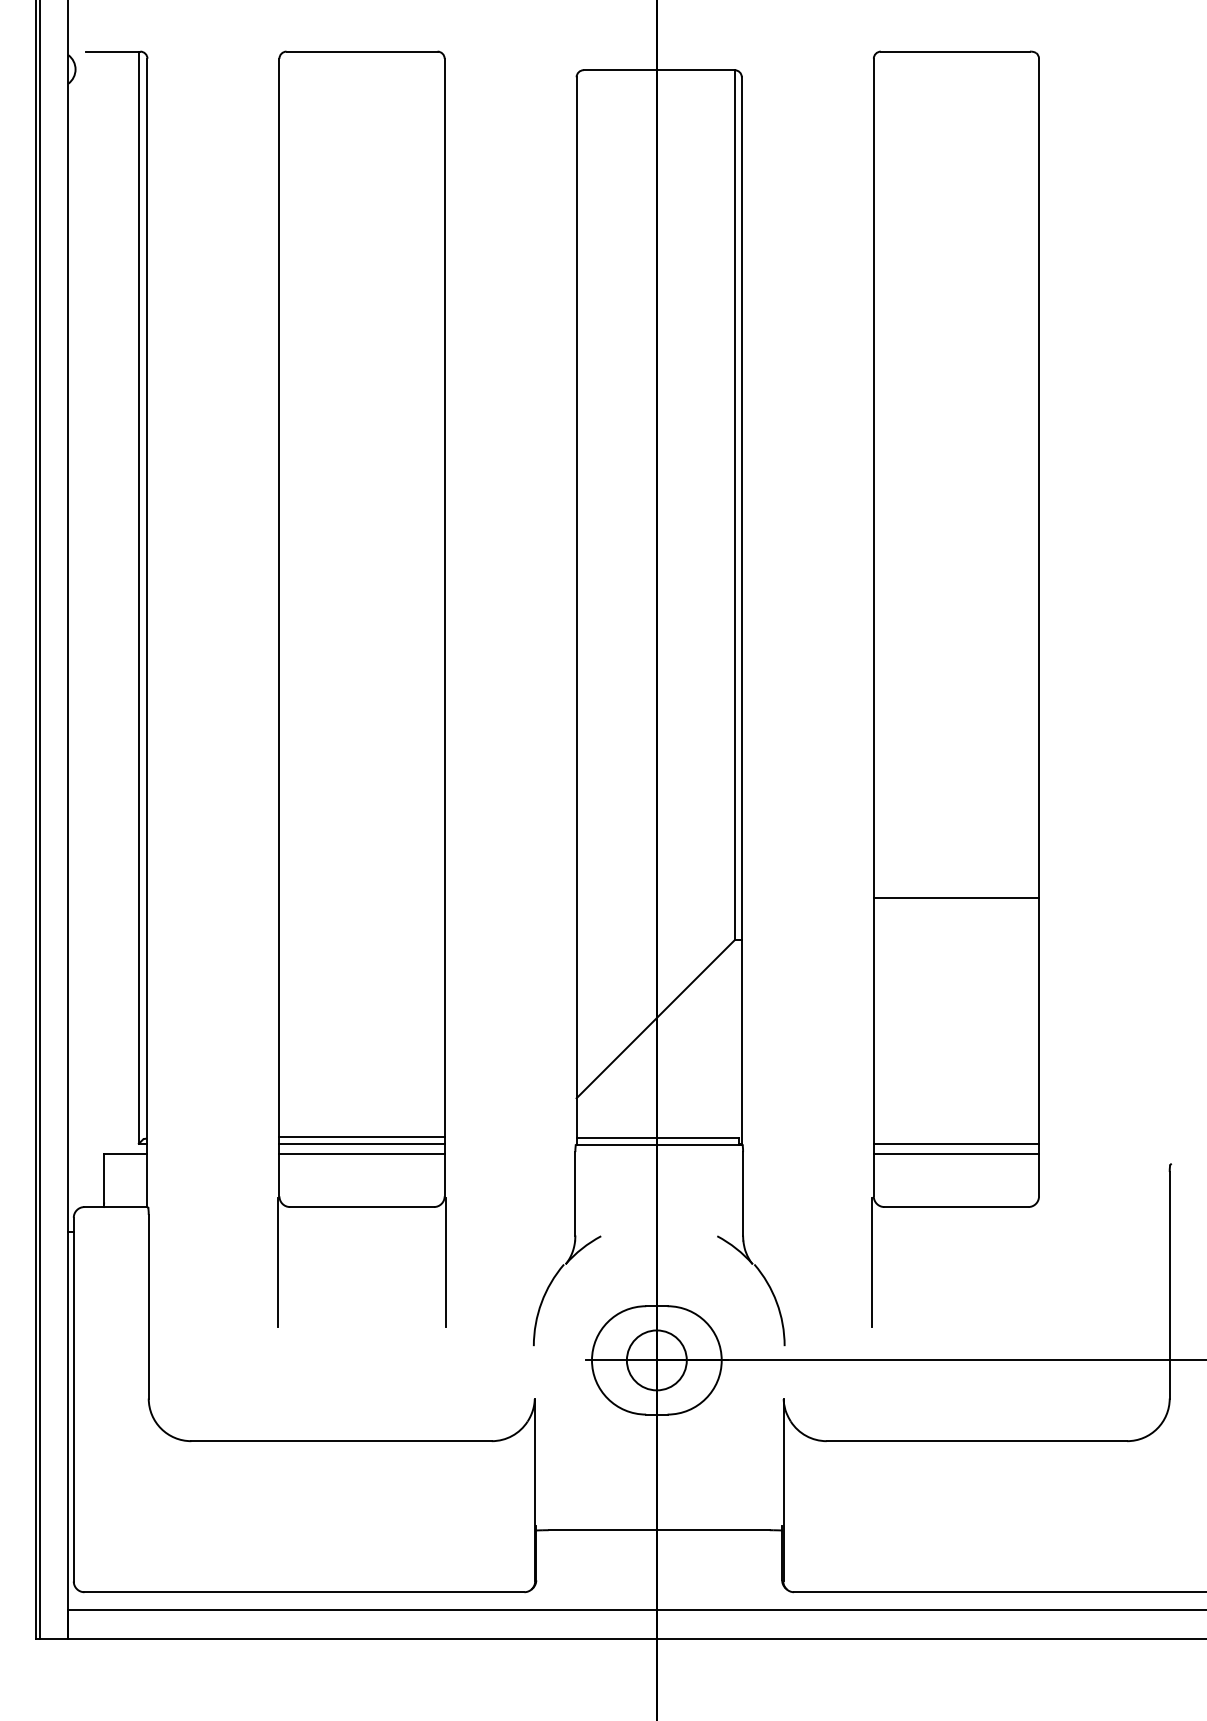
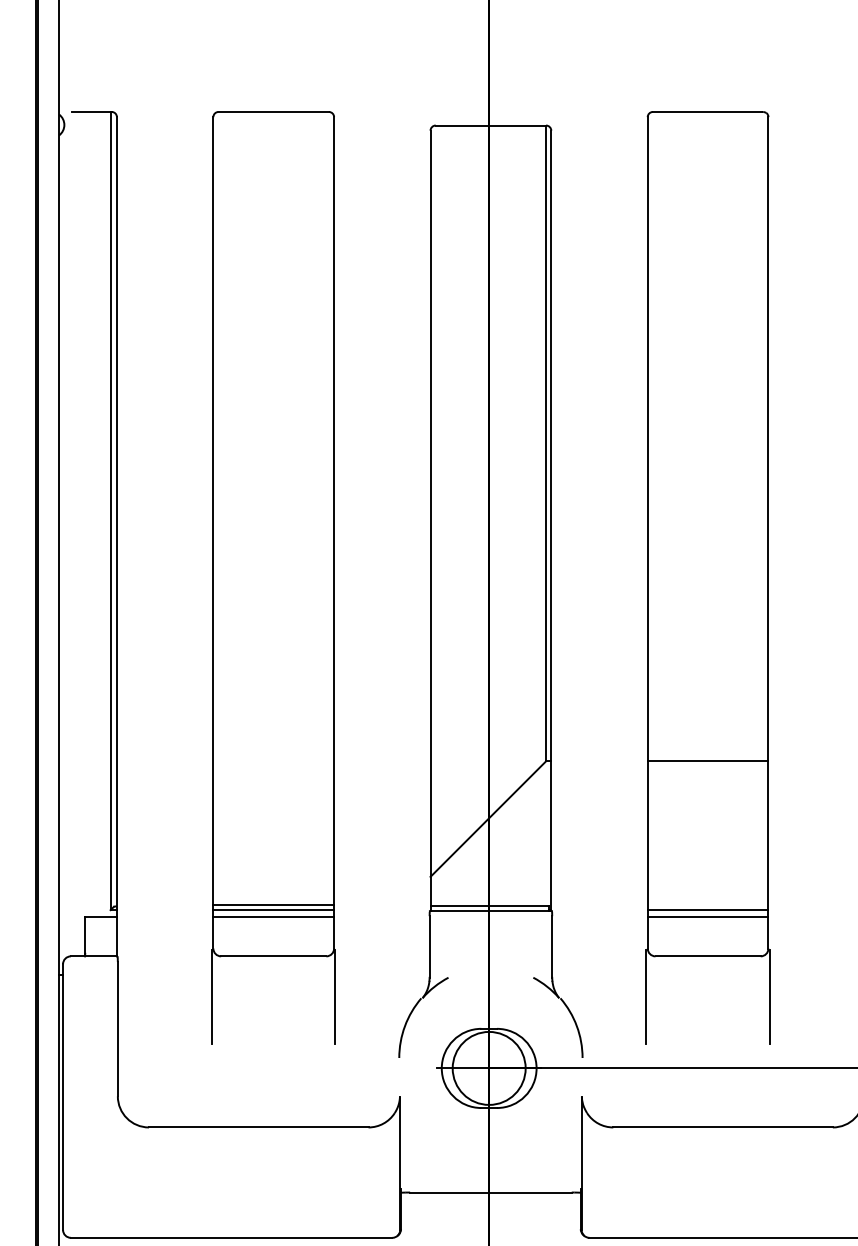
line: (956, 898) -> (708, 761), moved
line: (1040, 1262) -> (769, 996), added
circle: (656, 1360) -> (488, 1068), size x1.67

